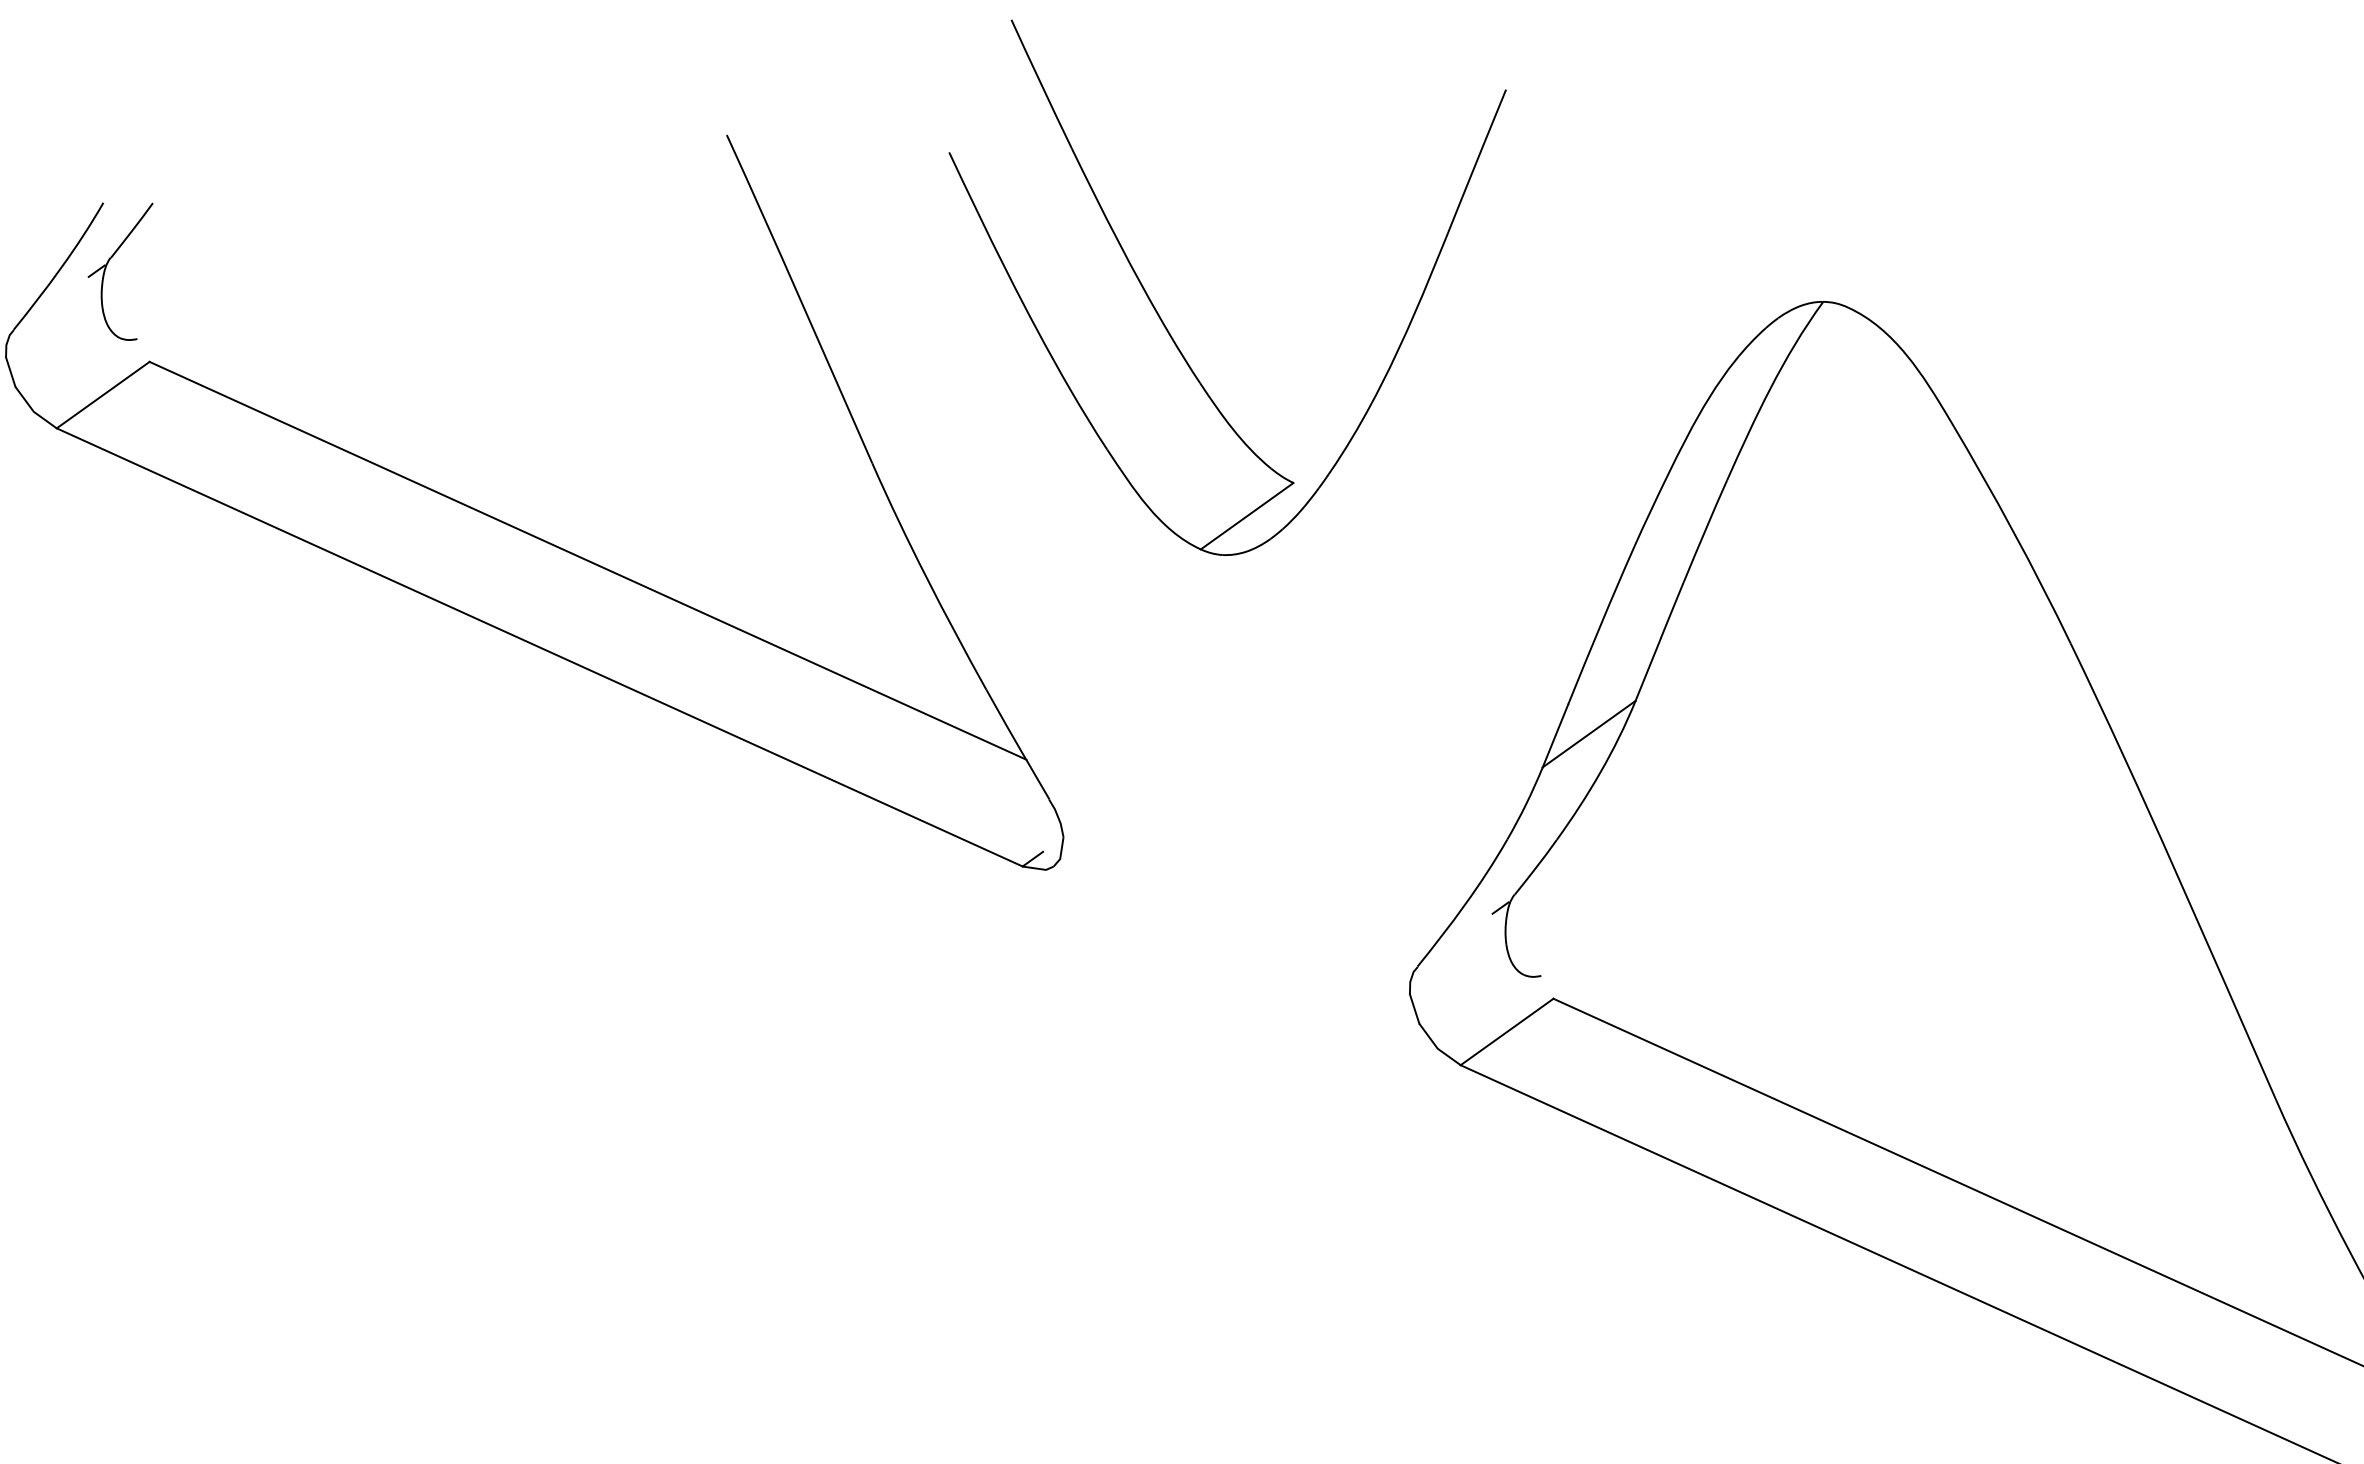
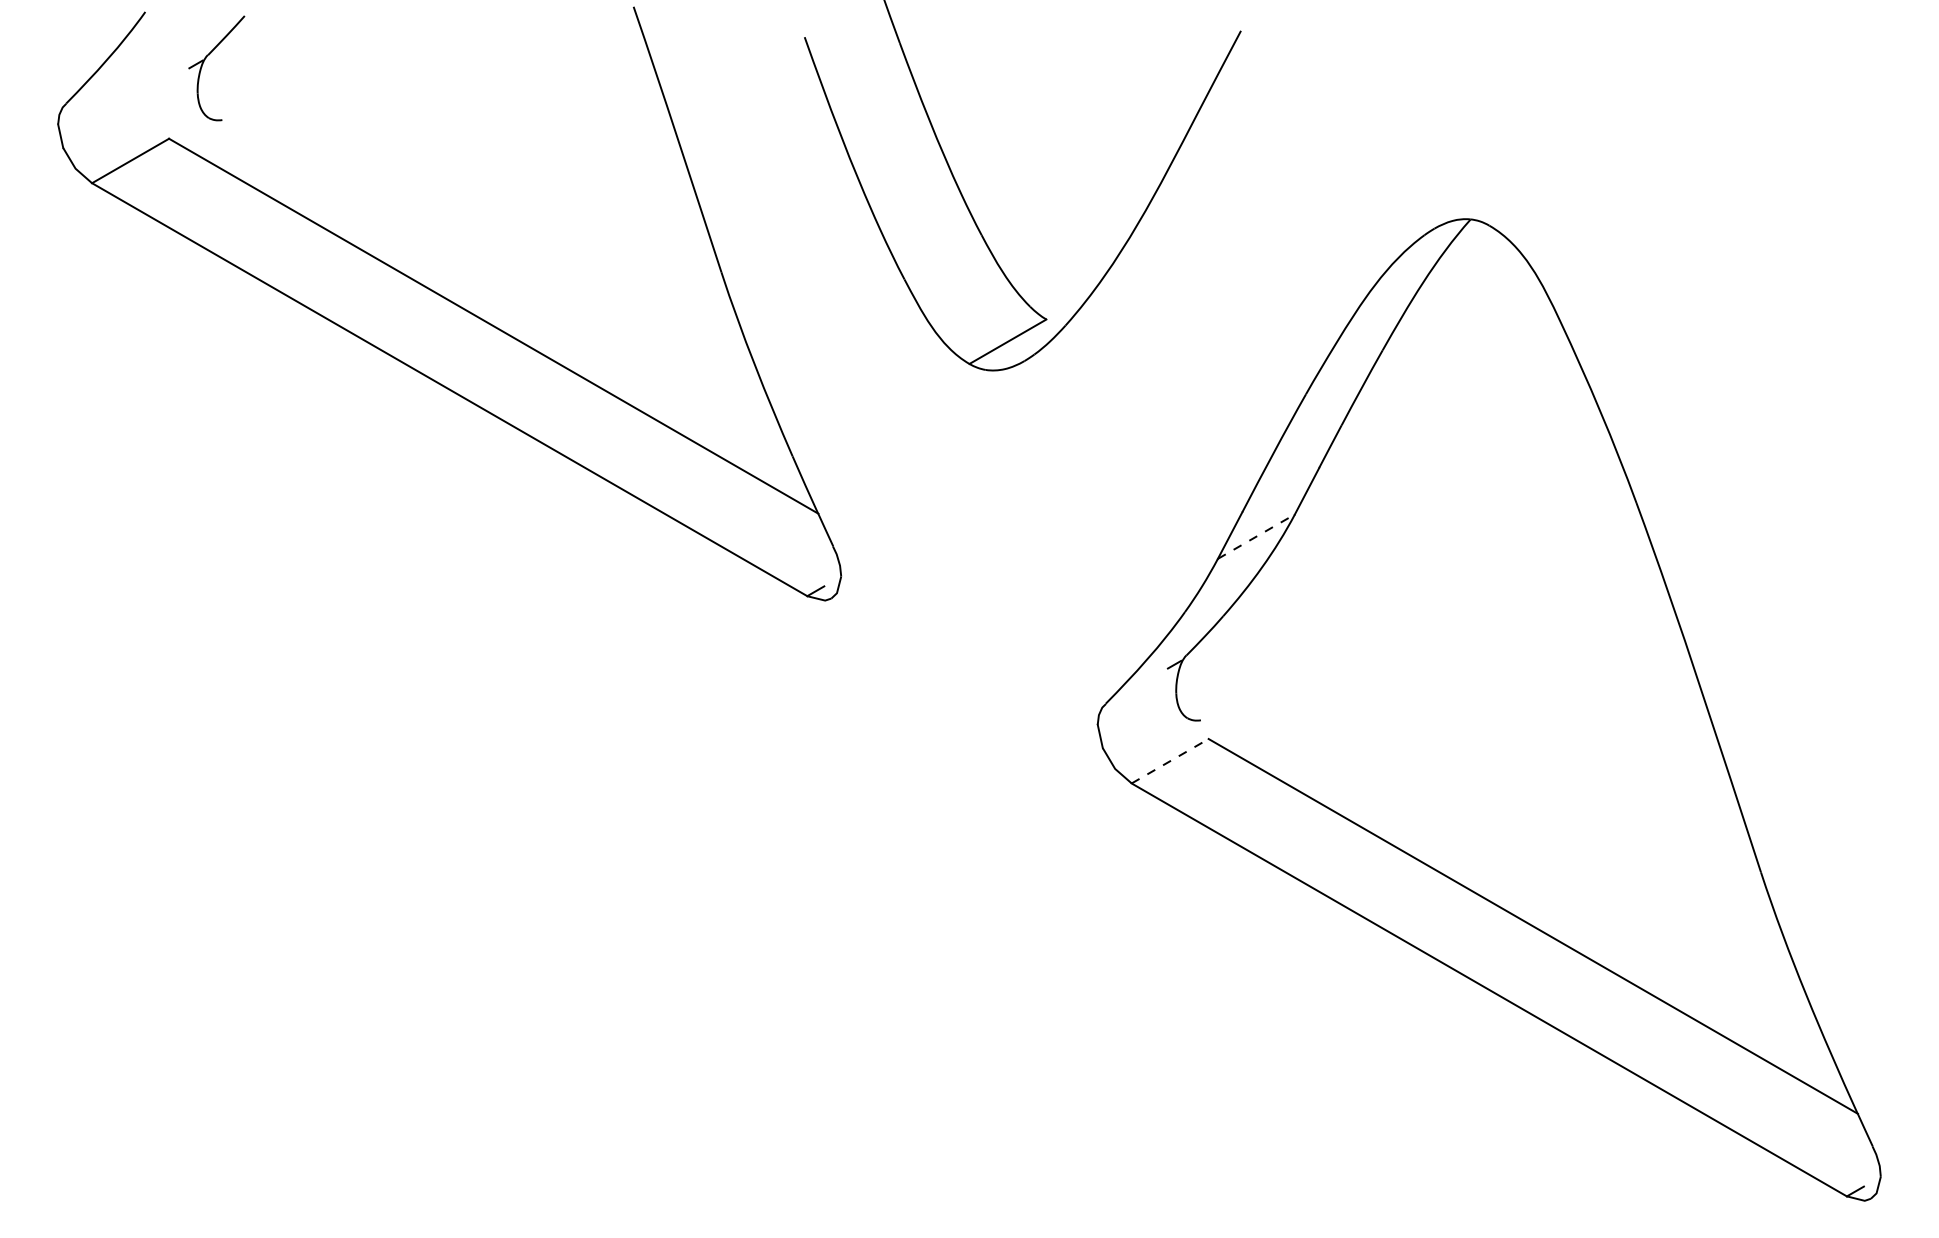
part: (107, 267) -> (204, 62), moved
line: (1589, 733) -> (1256, 536), solid -> dashed
line: (1507, 1031) -> (1170, 760), solid -> dashed

